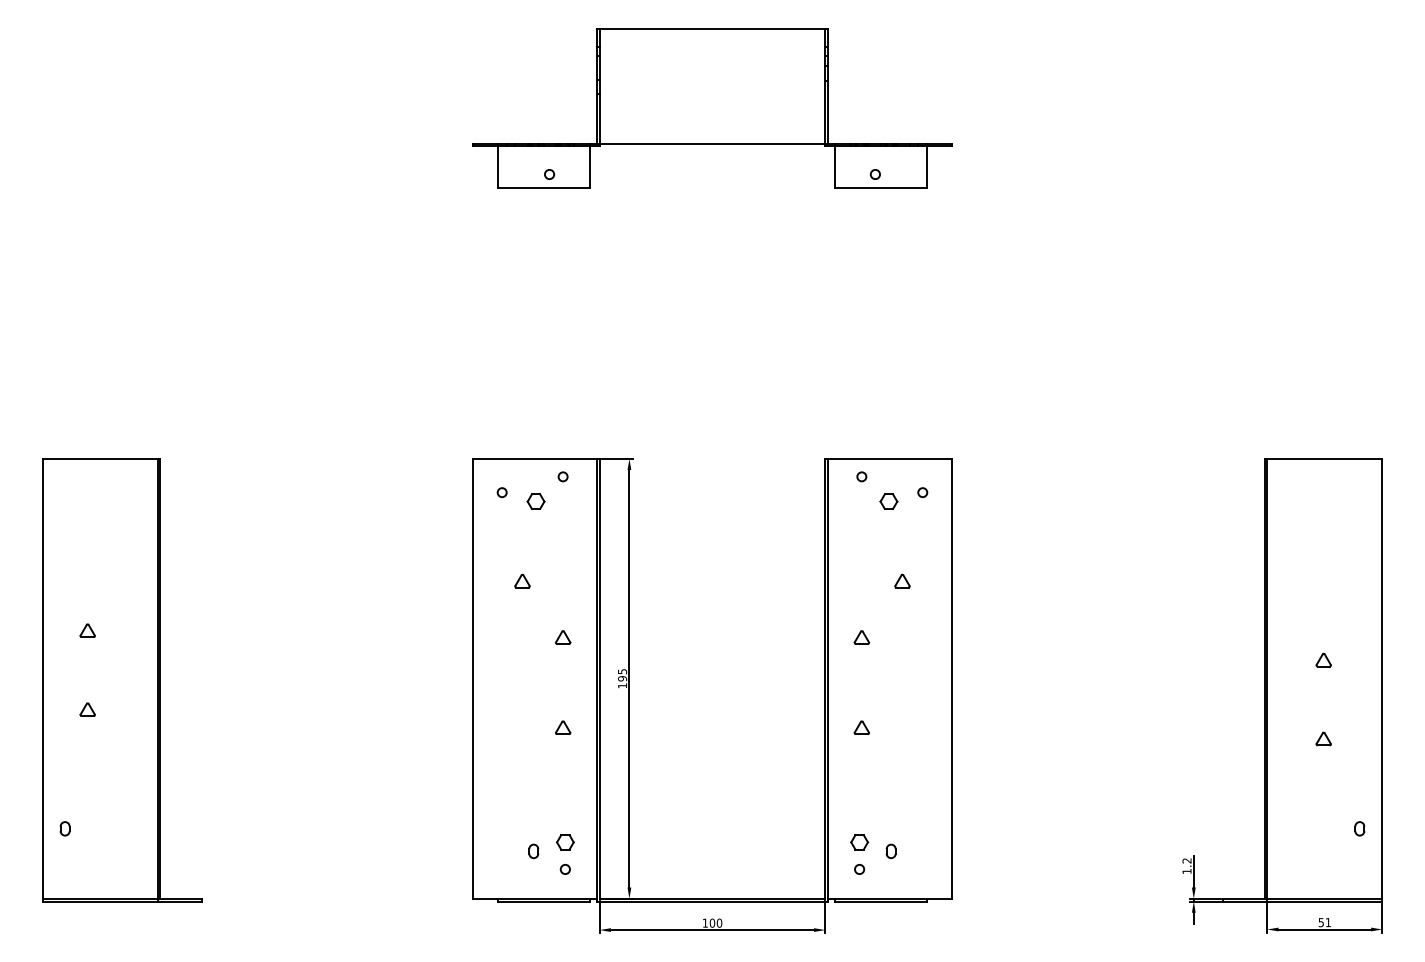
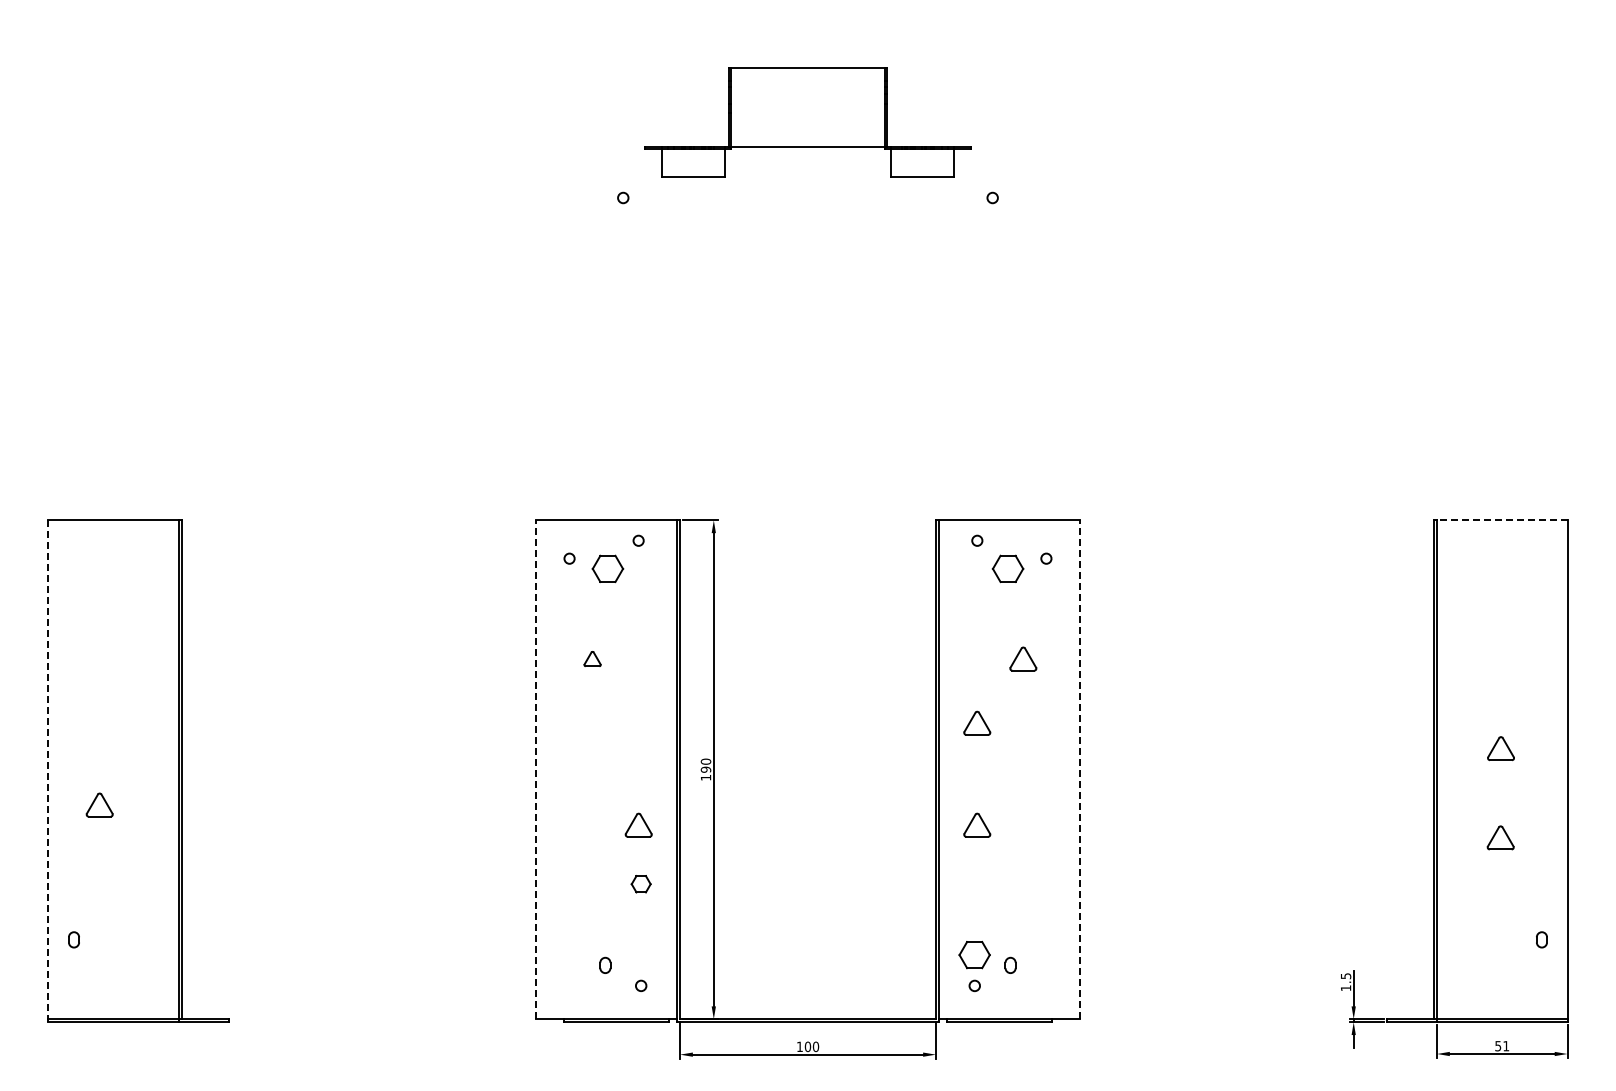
part: (712, 107) -> (807, 122), size x0.6
line: (1324, 458) -> (1501, 520), solid -> dashed
part: (535, 501) -> (607, 568), size x1.6
part: (888, 501) -> (1007, 568), size x1.6
part: (902, 580) -> (1023, 658), size x1.6
part: (87, 630) -> (99, 715), removed
part: (563, 637) -> (638, 722), removed
part: (861, 637) -> (977, 722), size x1.6
part: (1323, 660) -> (1500, 748), size x1.6
text: (622, 671) -> (705, 761), 195 -> 190
line: (473, 678) -> (536, 769), solid -> dashed
line: (951, 678) -> (1079, 769), solid -> dashed
line: (42, 680) -> (48, 771), solid -> dashed
part: (87, 709) -> (99, 804), size x1.6
part: (563, 727) -> (638, 825), size x1.6
part: (861, 727) -> (977, 825), size x1.6
part: (1324, 739) -> (1501, 838), size x1.6
part: (564, 842) -> (640, 884), moved
part: (859, 842) -> (974, 955), size x1.6
text: (1186, 861) -> (1345, 976), 1.2 -> 1.5

